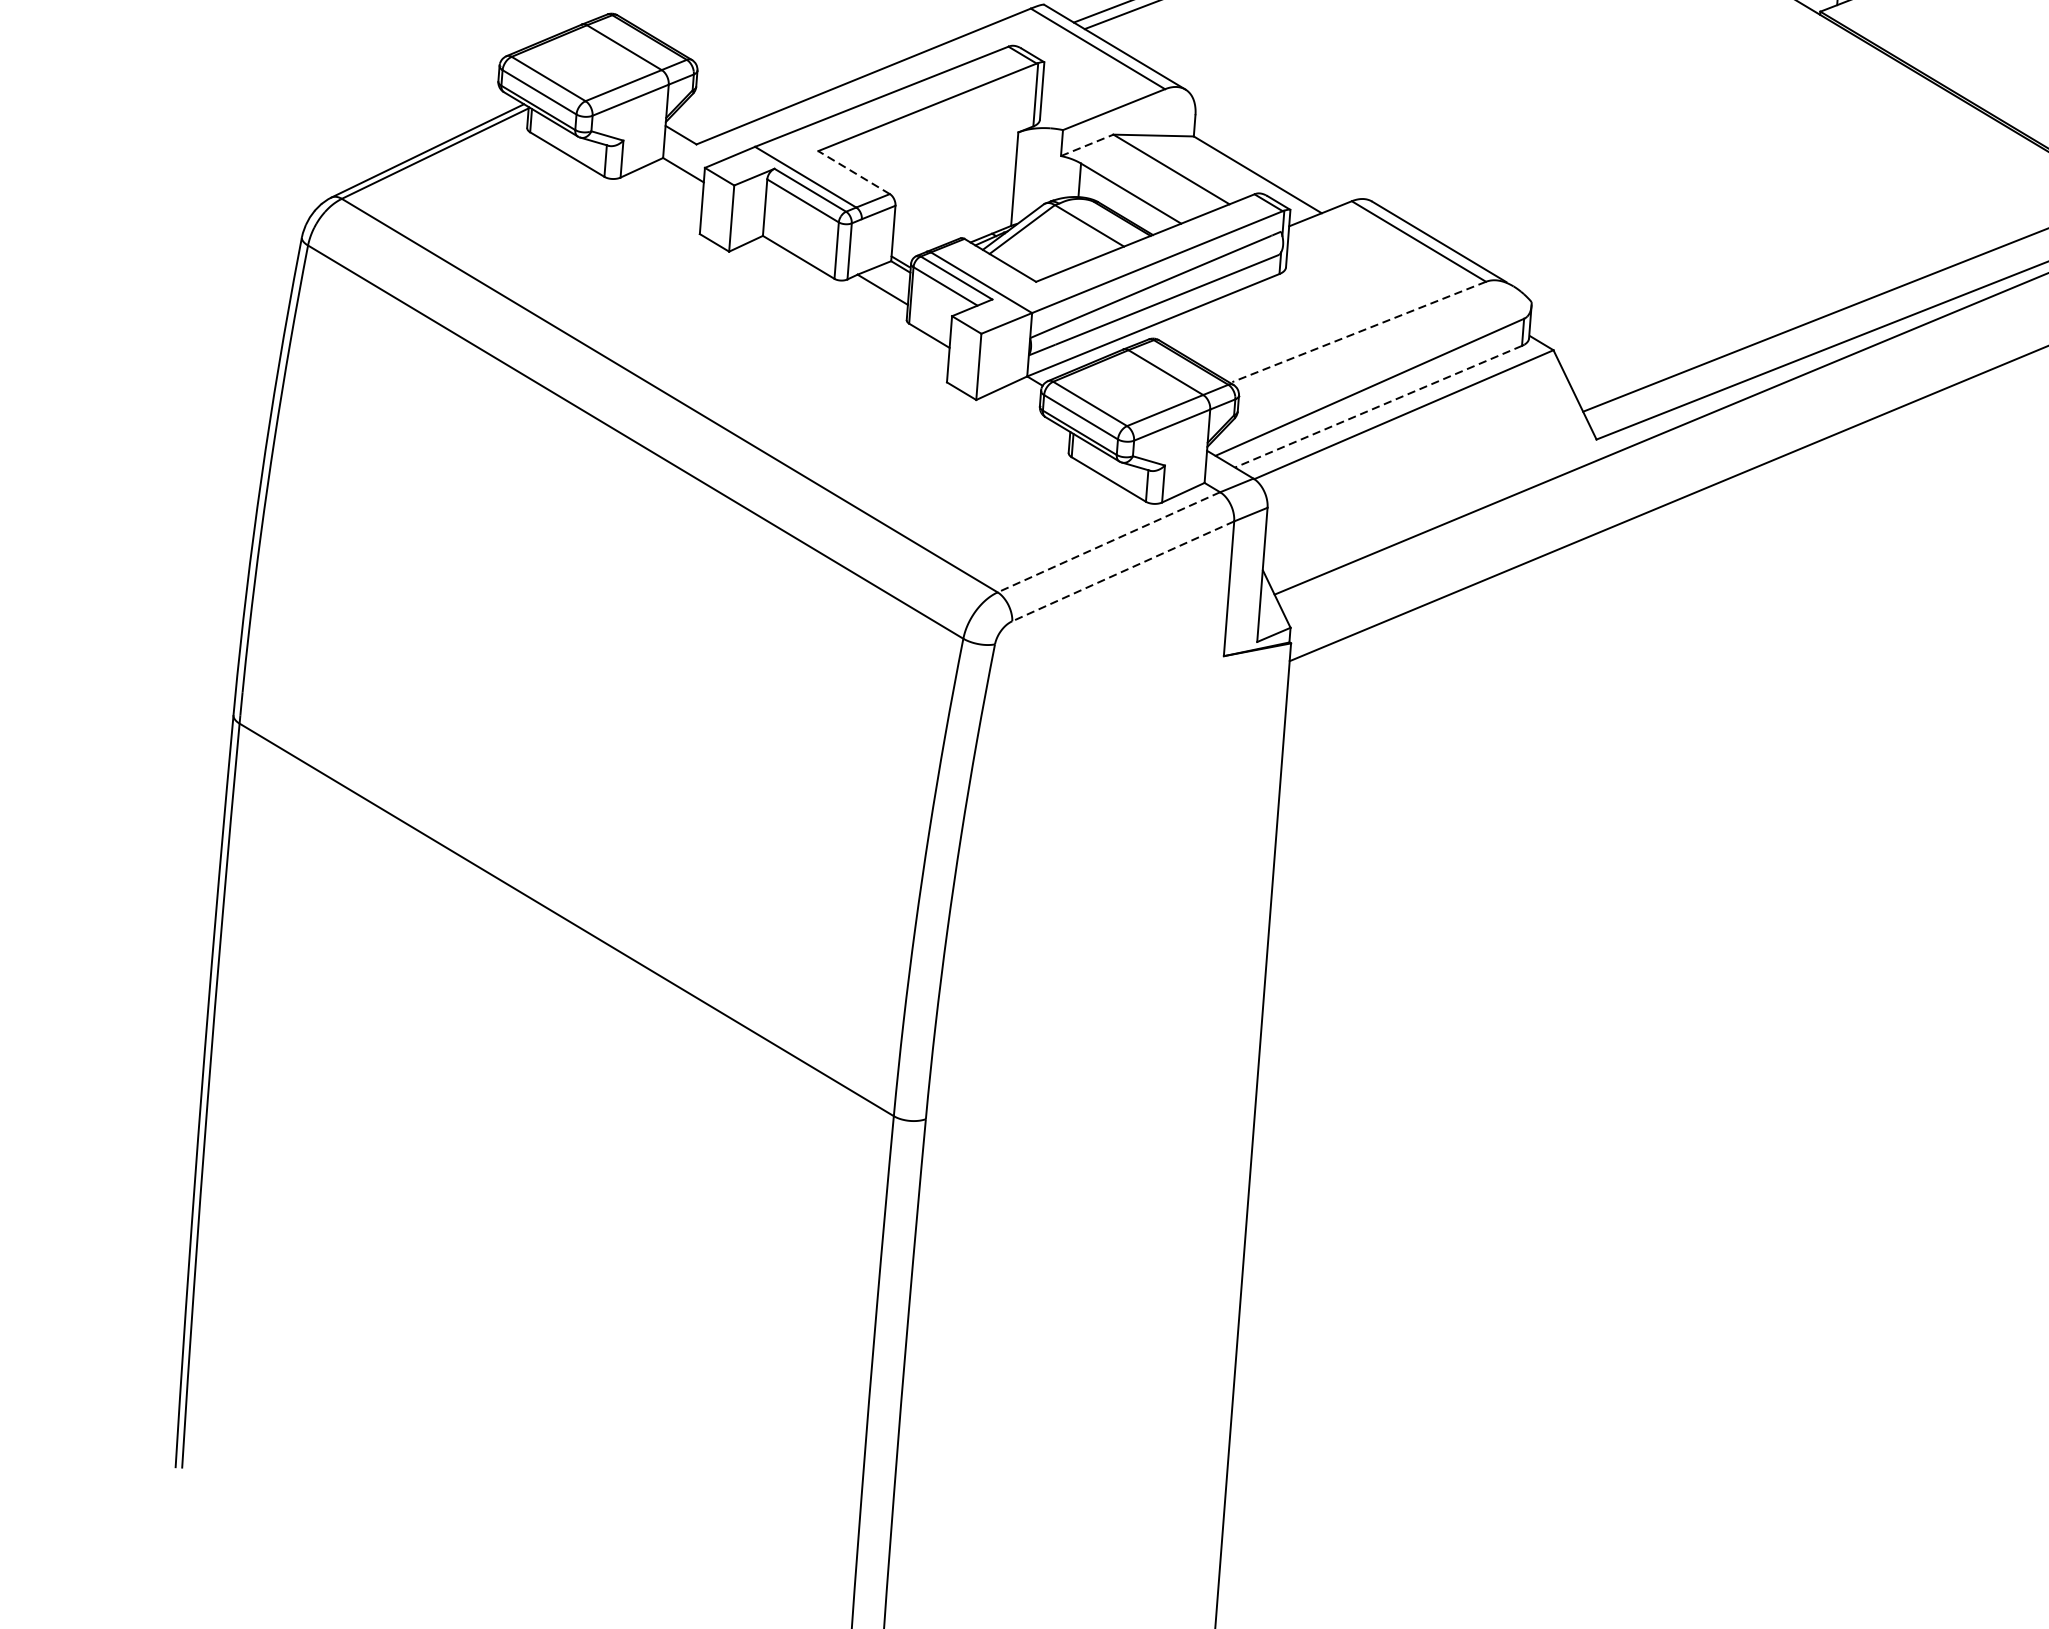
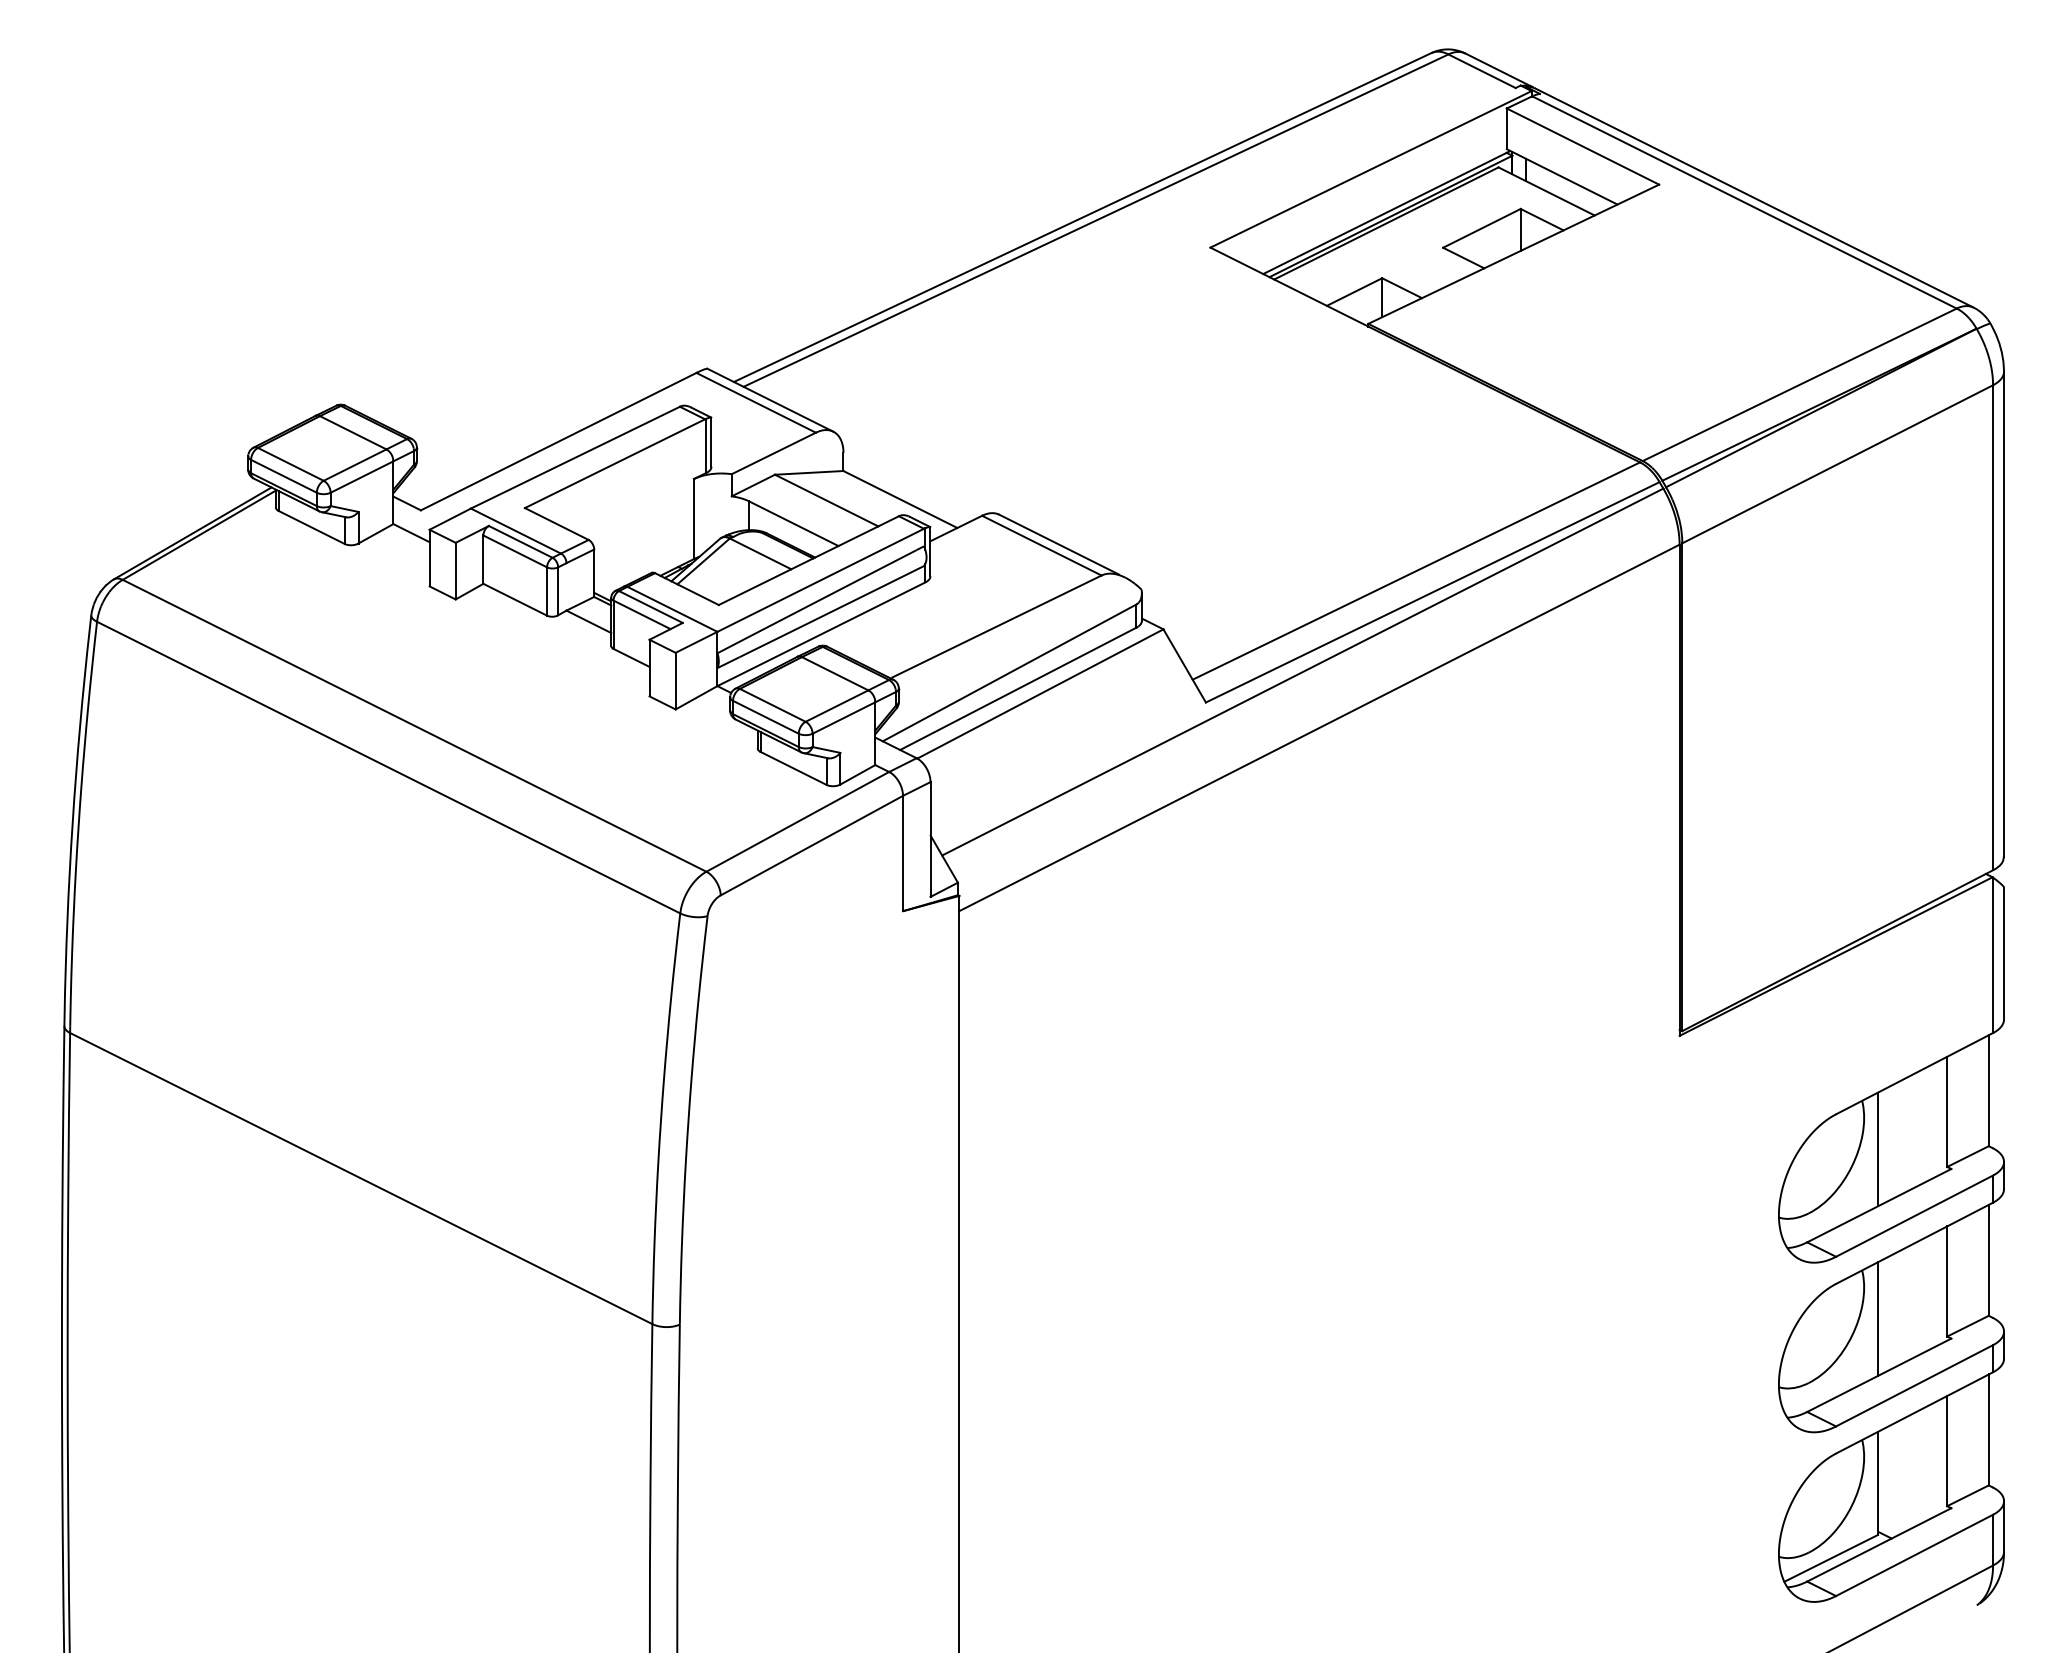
line: (1087, 145) -> (753, 485), dashed -> solid
line: (853, 173) -> (556, 524), dashed -> solid
line: (1358, 331) -> (996, 626), dashed -> solid
line: (1378, 406) -> (1018, 688), dashed -> solid
line: (1108, 543) -> (797, 822), dashed -> solid
line: (1122, 571) -> (811, 845), dashed -> solid

